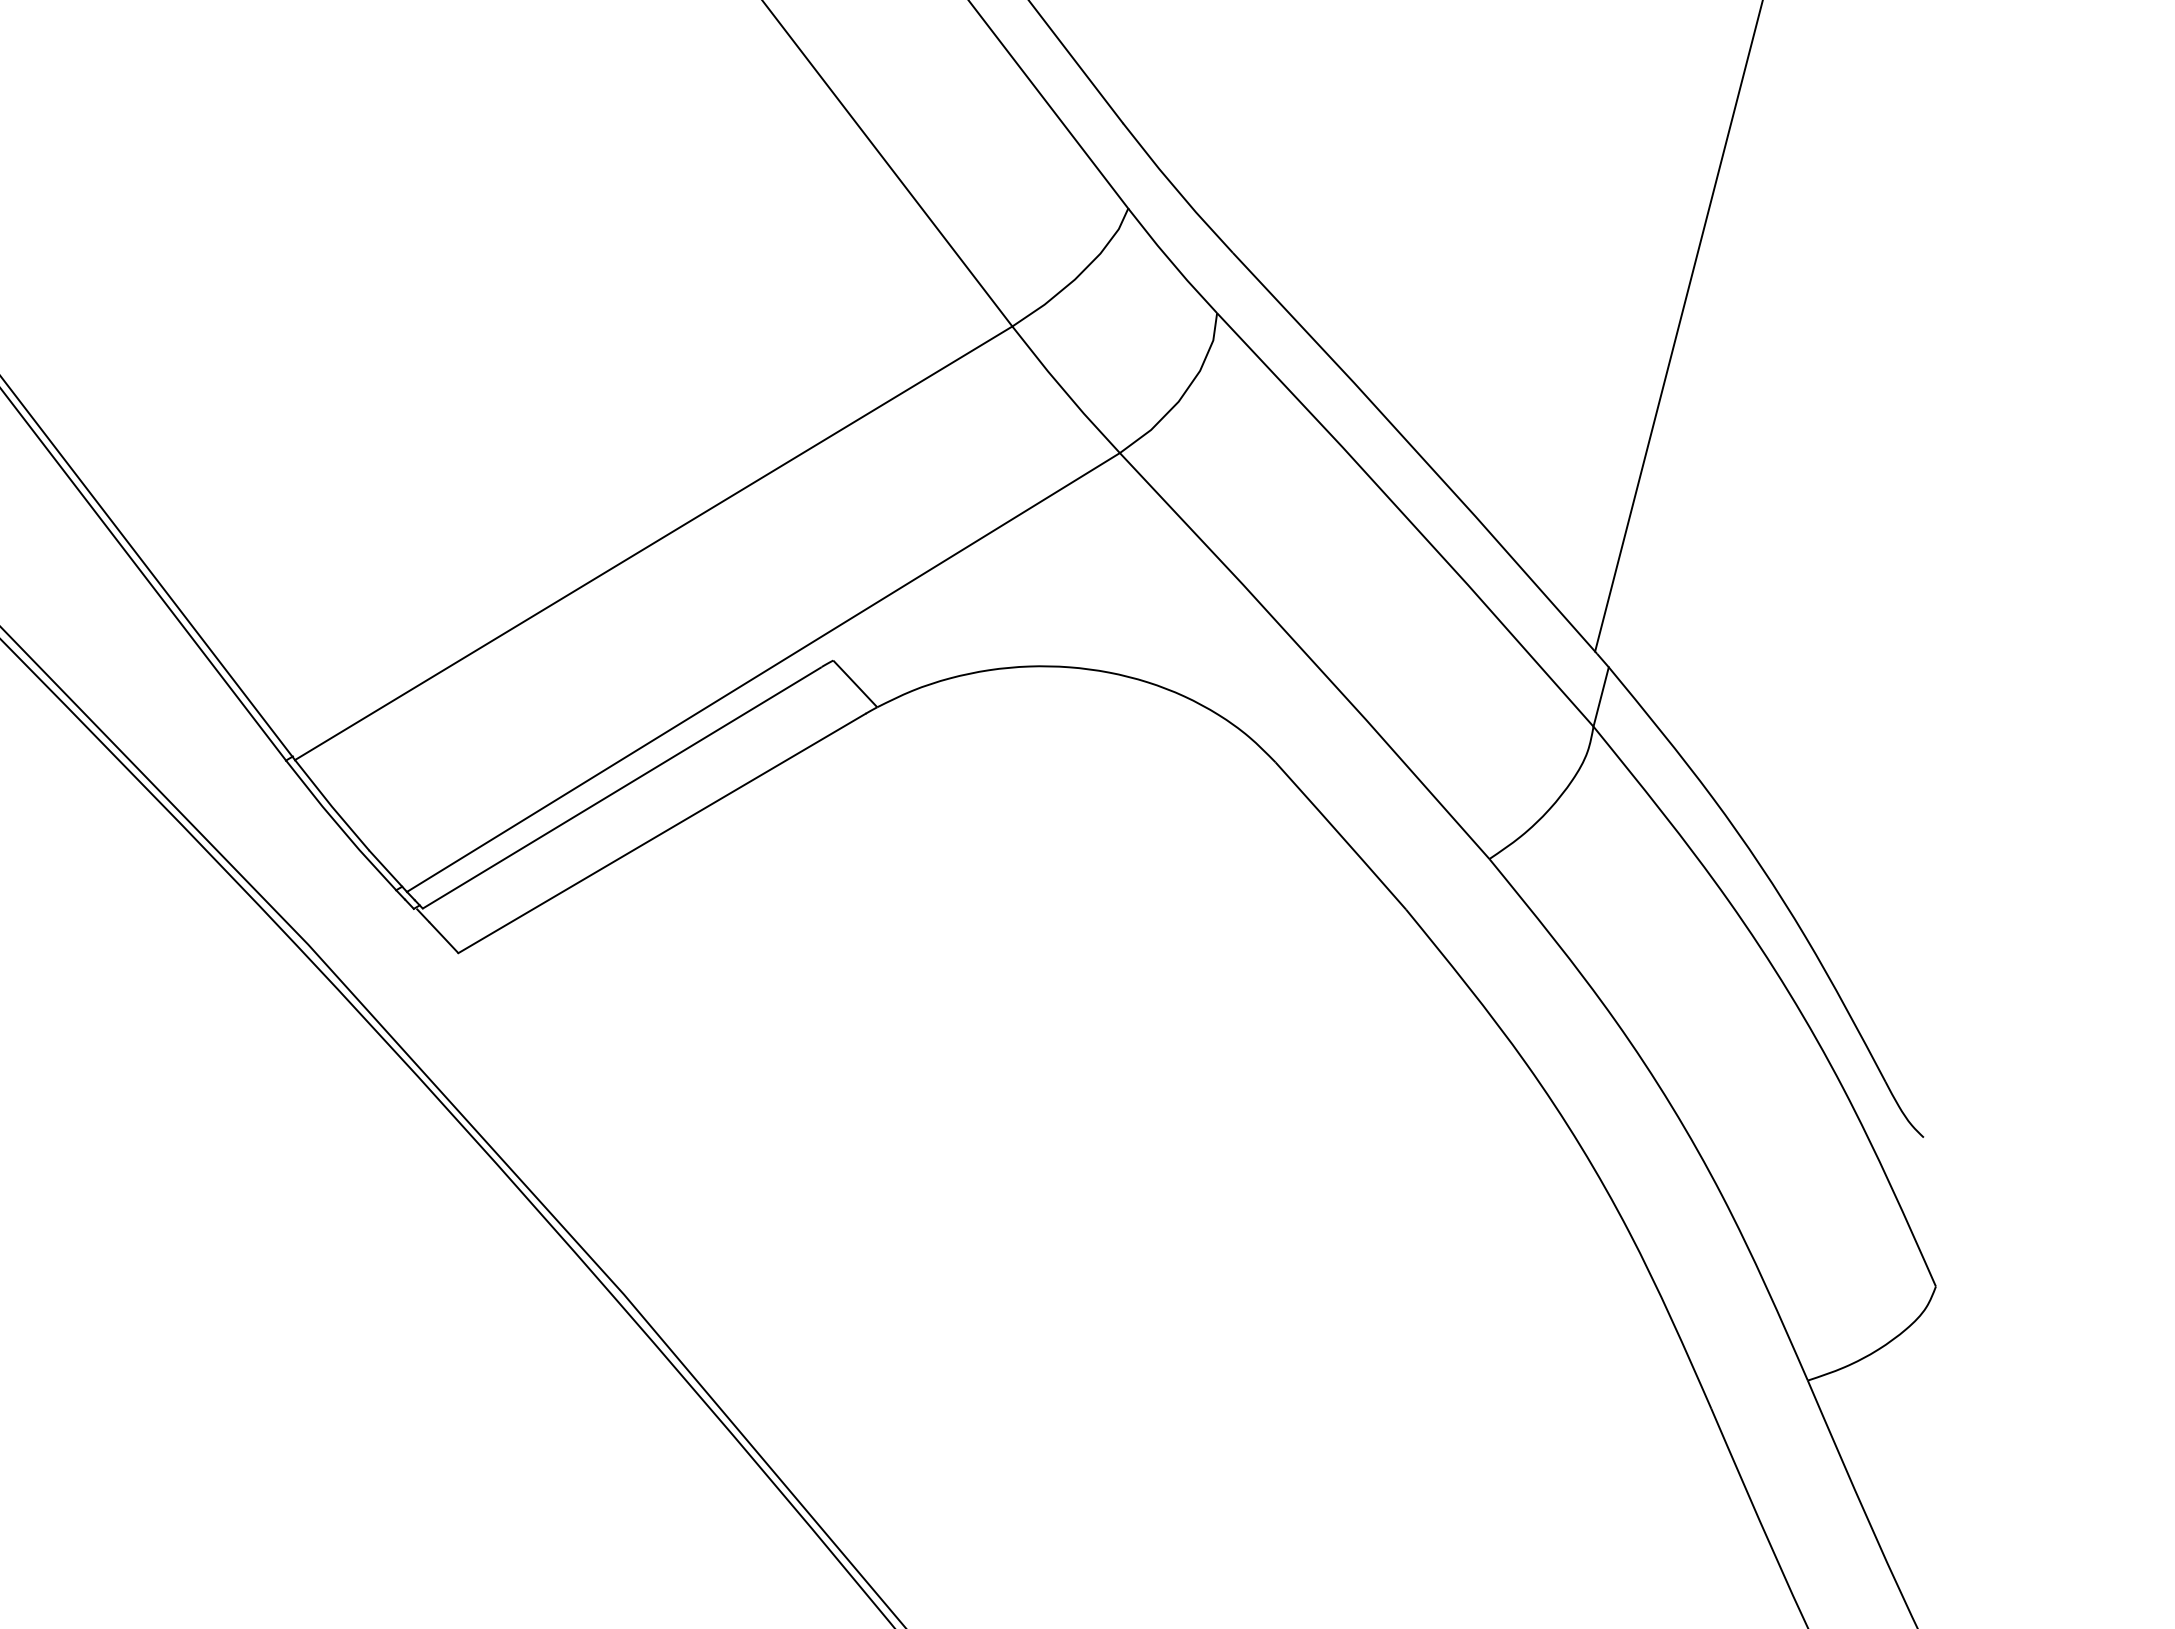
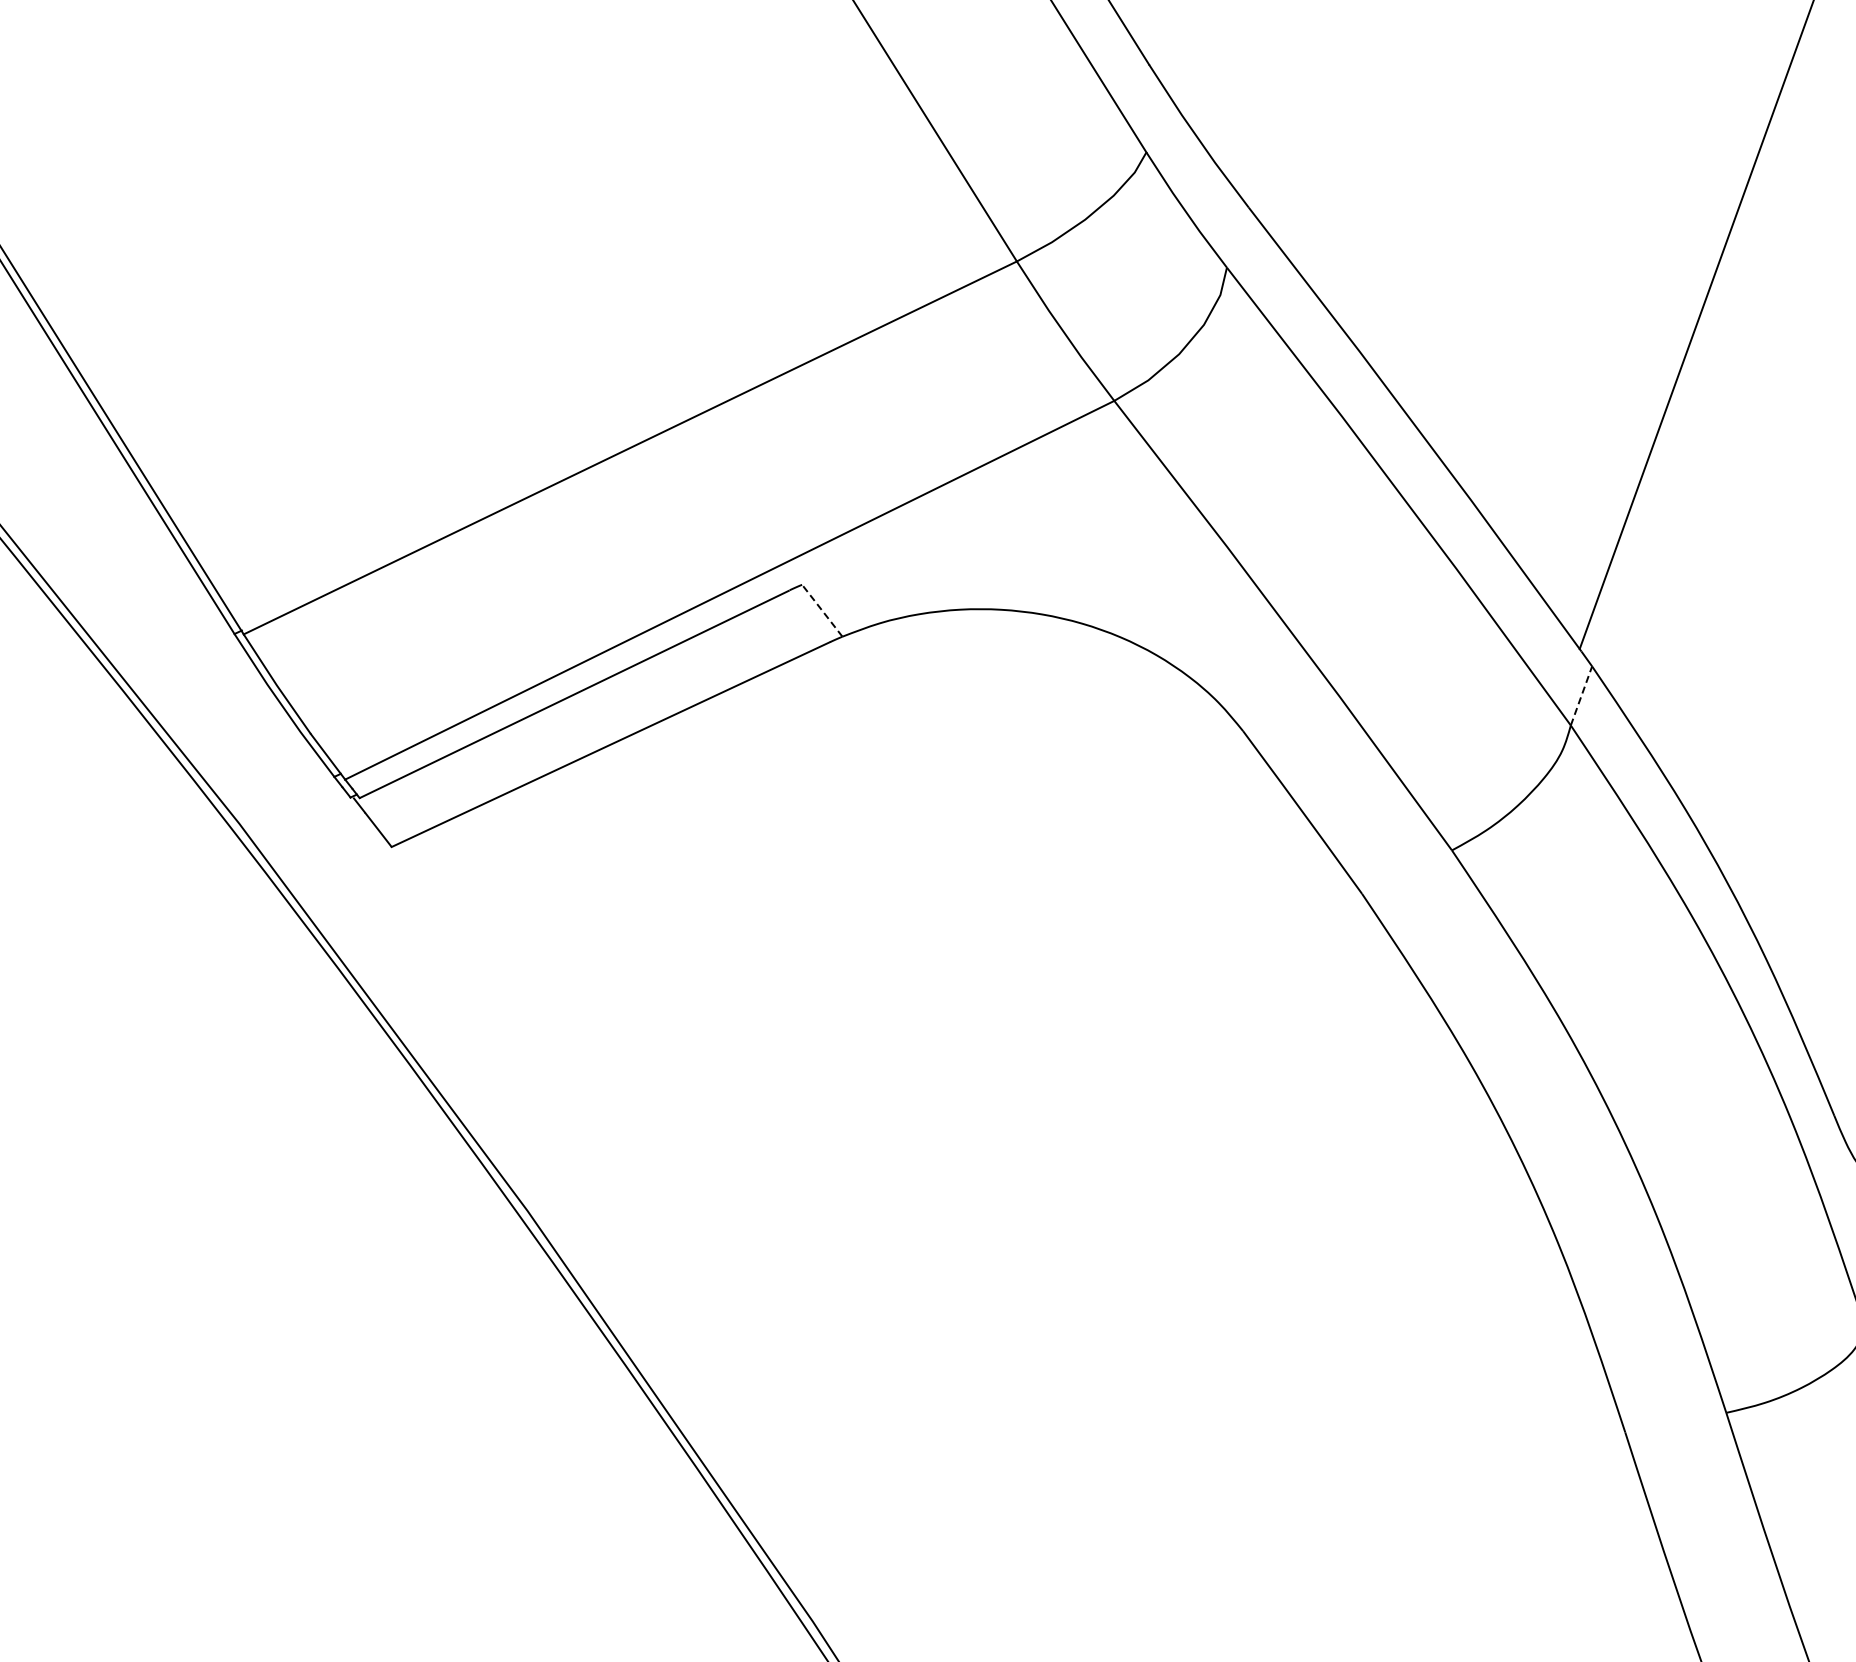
line: (855, 683) -> (822, 610), solid -> dashed
line: (1601, 696) -> (1581, 695), solid -> dashed

